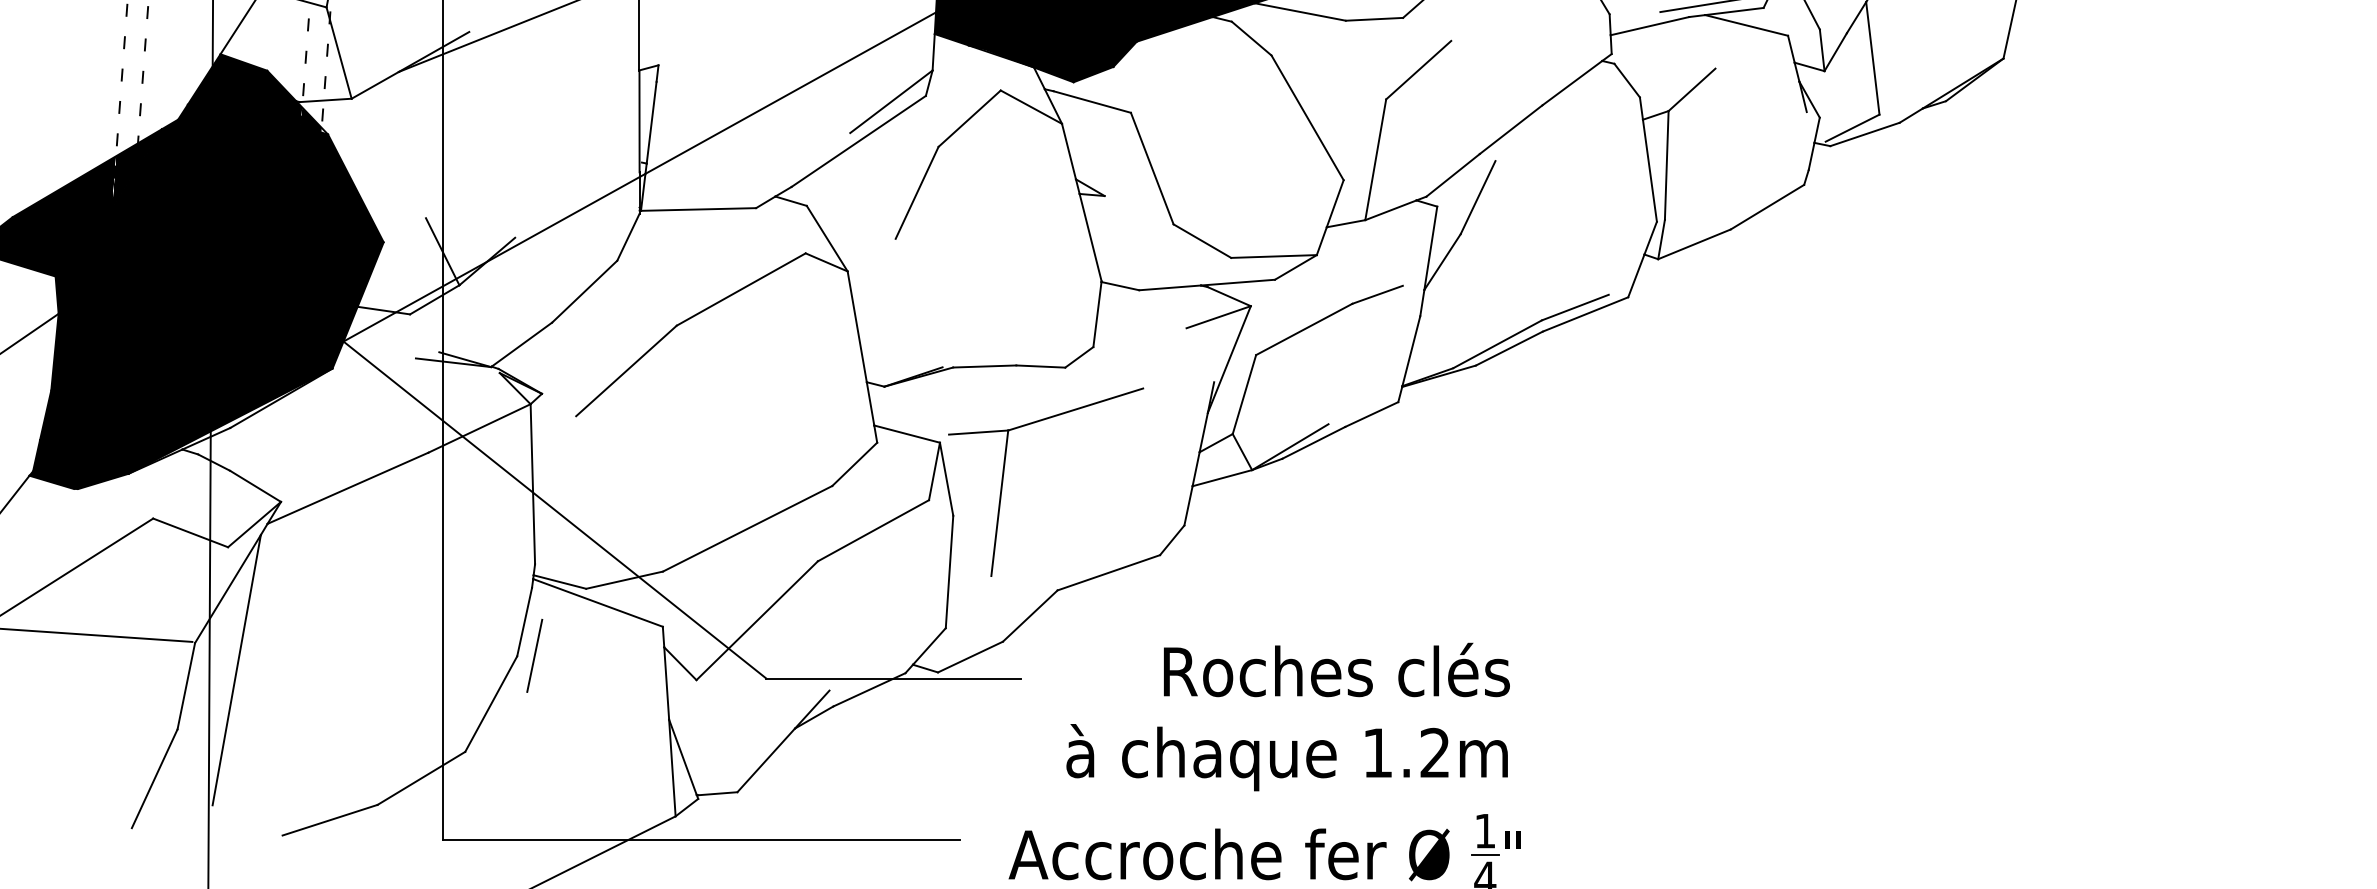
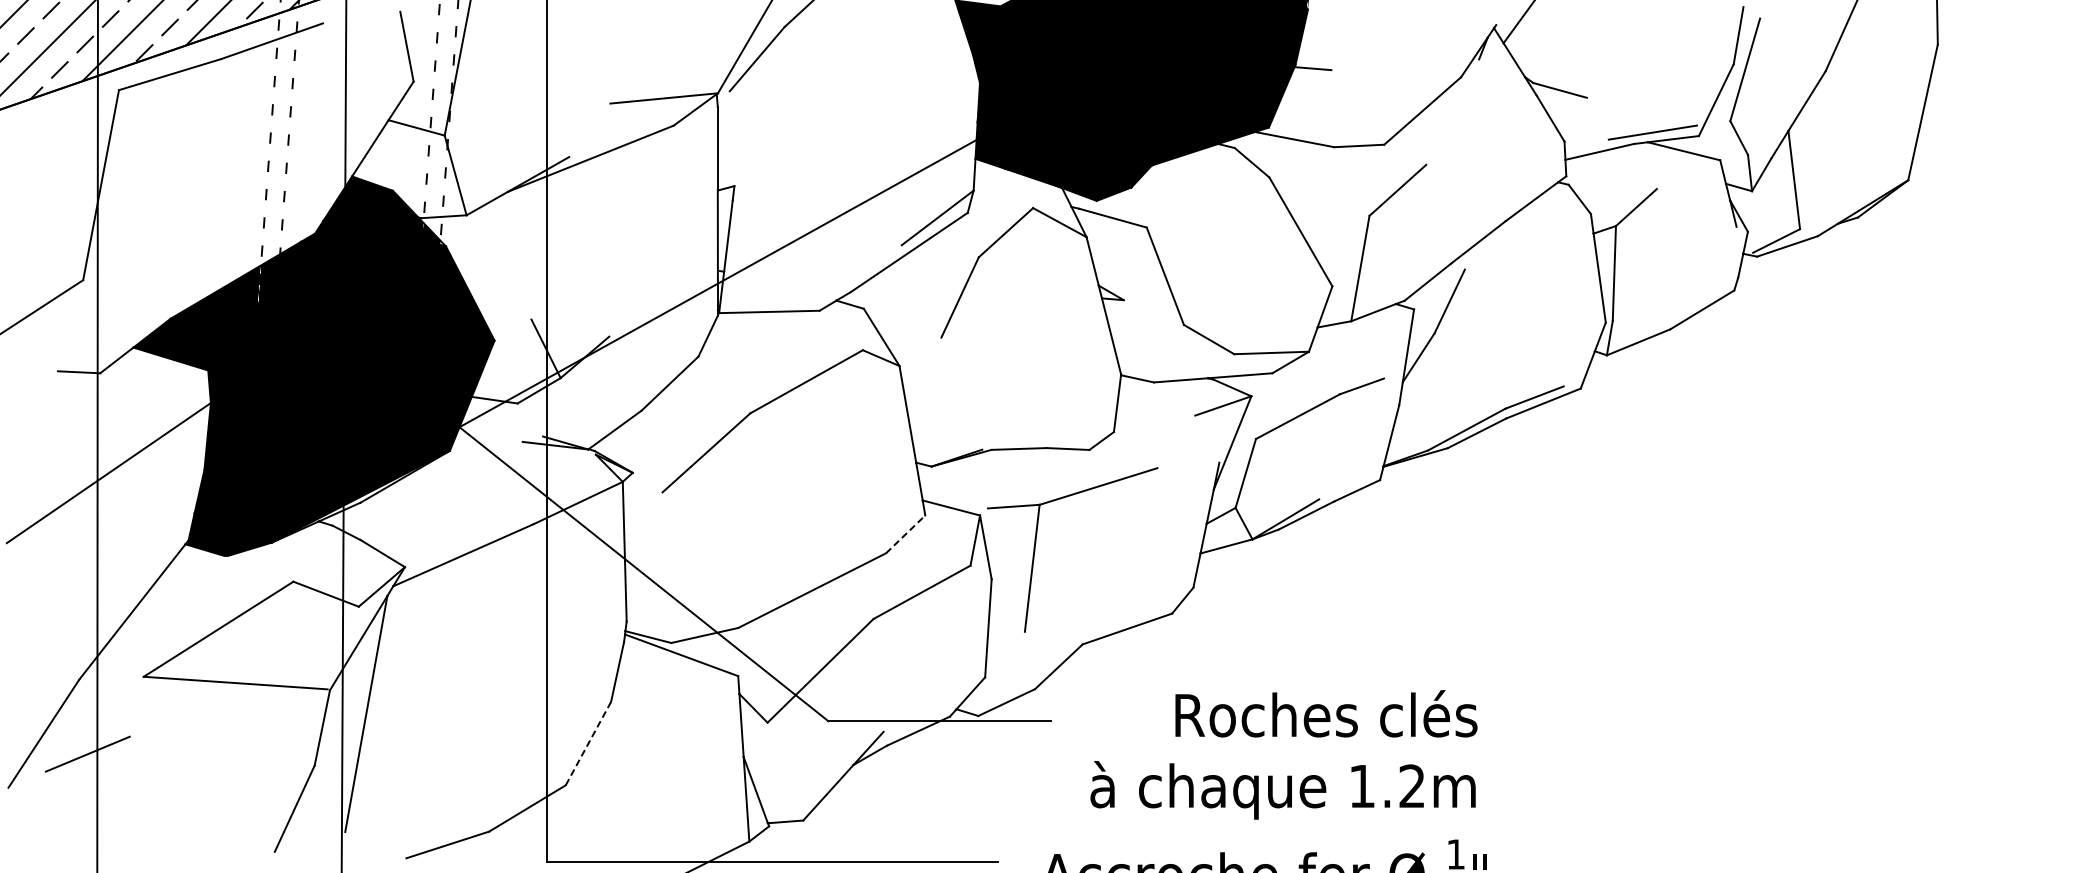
line: (855, 464) -> (906, 534), solid -> dashed
line: (533, 655) -> (625, 701), removed
line: (491, 703) -> (588, 743), solid -> dashed

